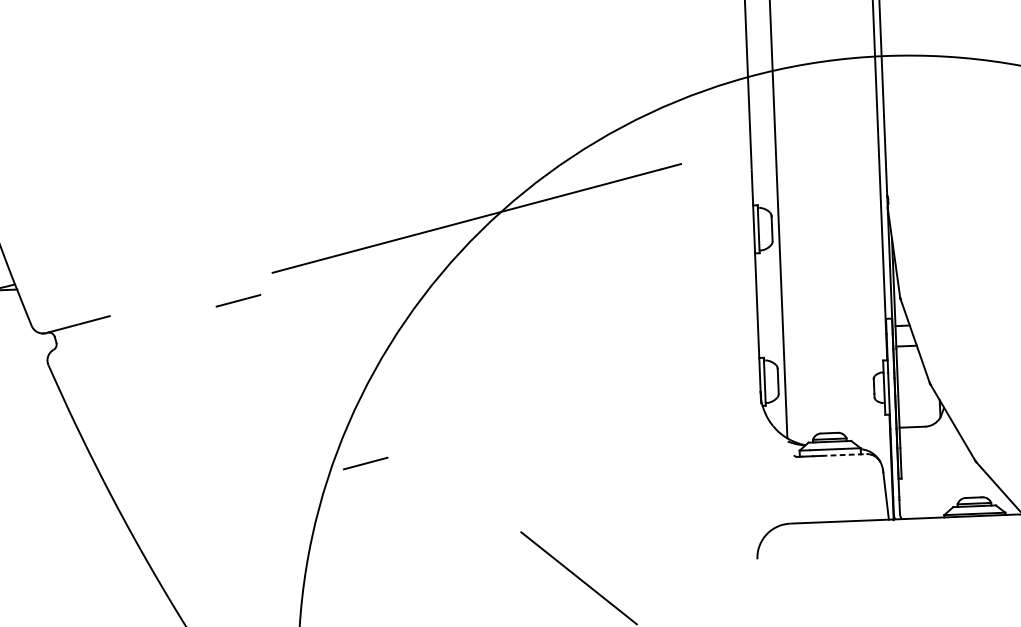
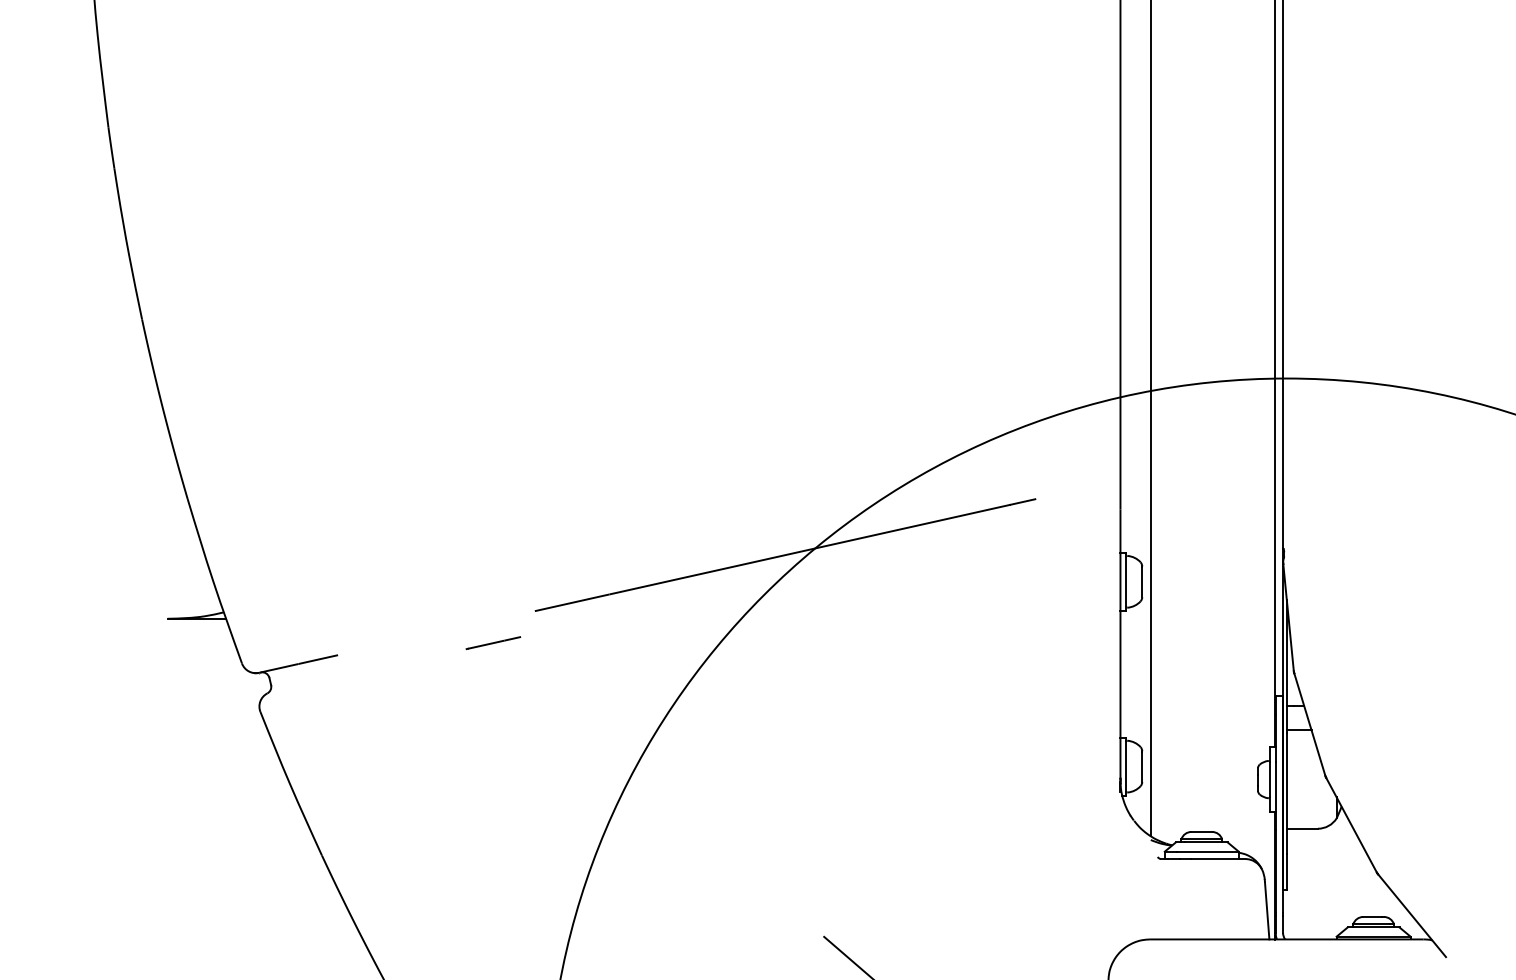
line: (844, 455) -> (1218, 859), dashed -> solid
line: (365, 463) -> (639, 846), removed

